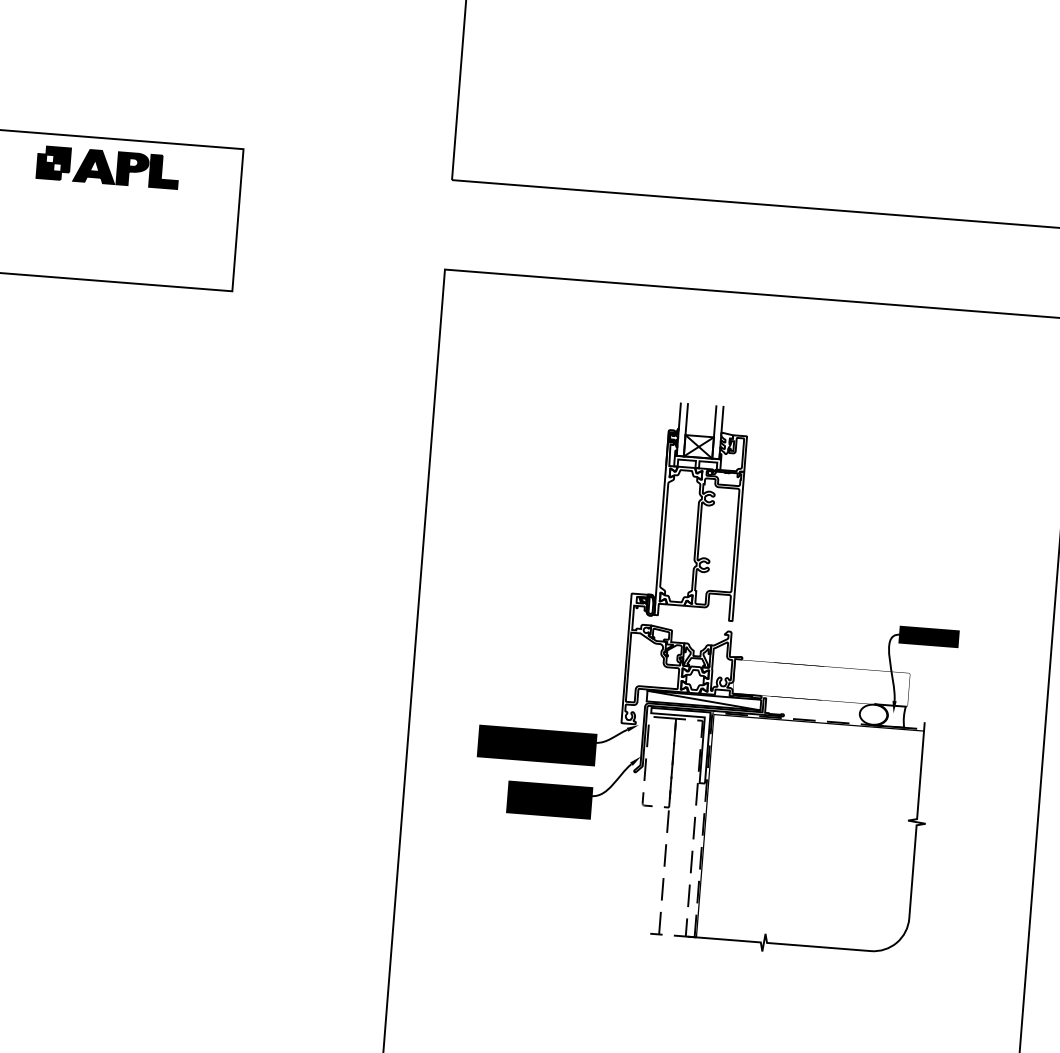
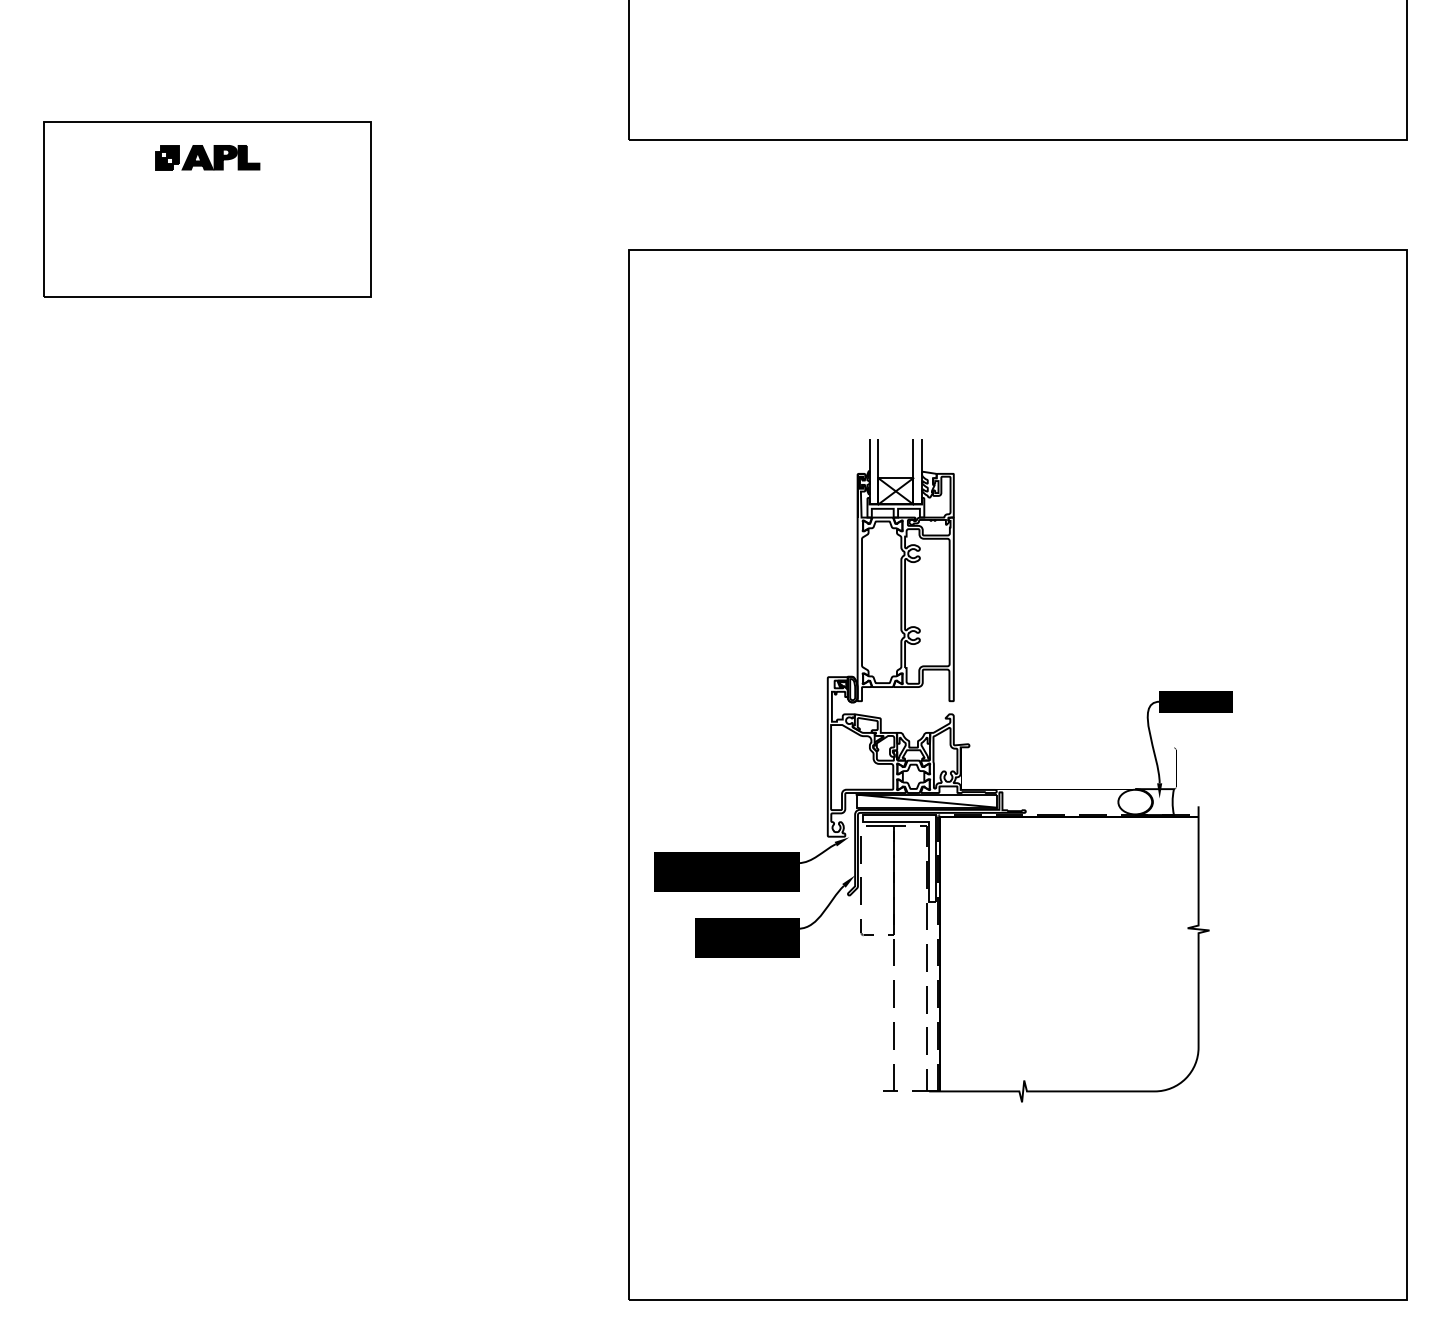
part: (108, 167) -> (207, 157), size x0.6
part: (719, 676) -> (943, 770), moved

